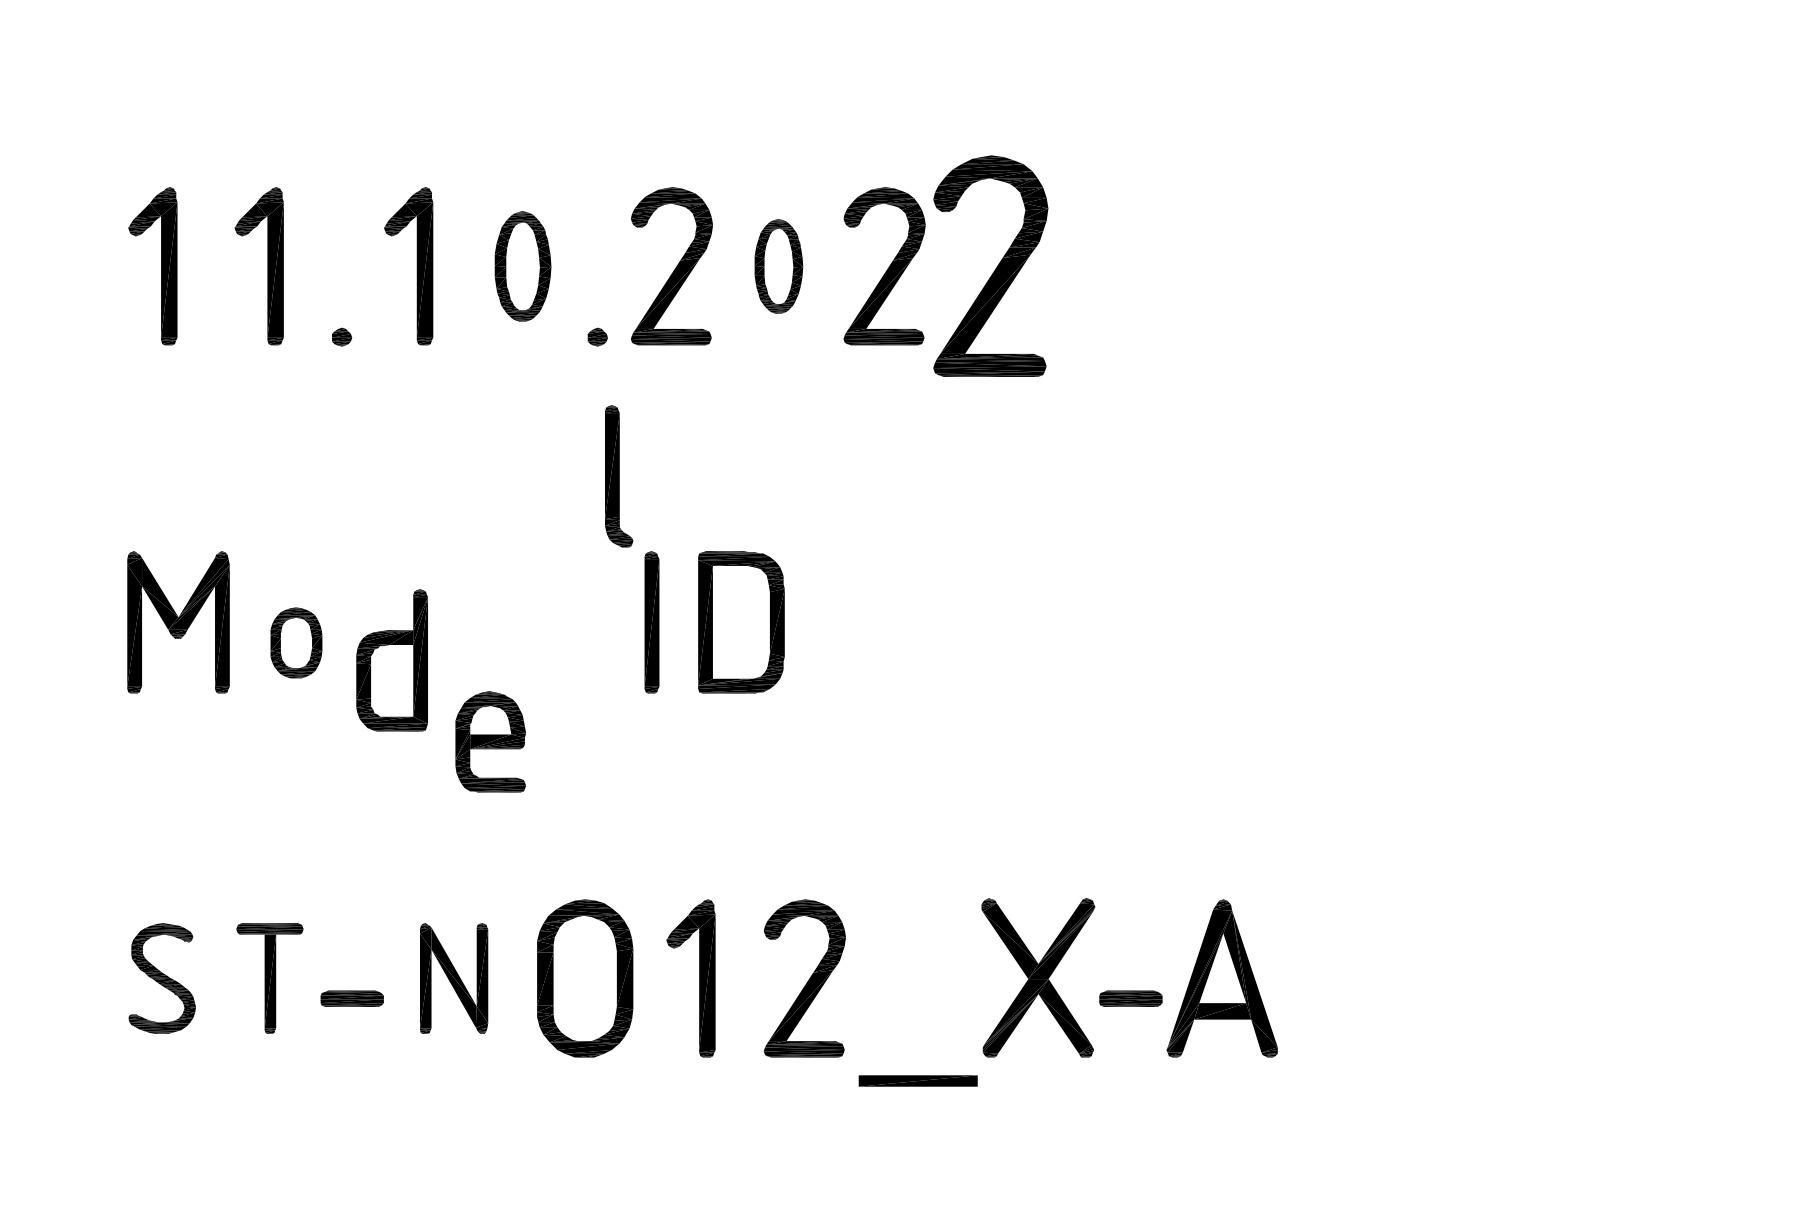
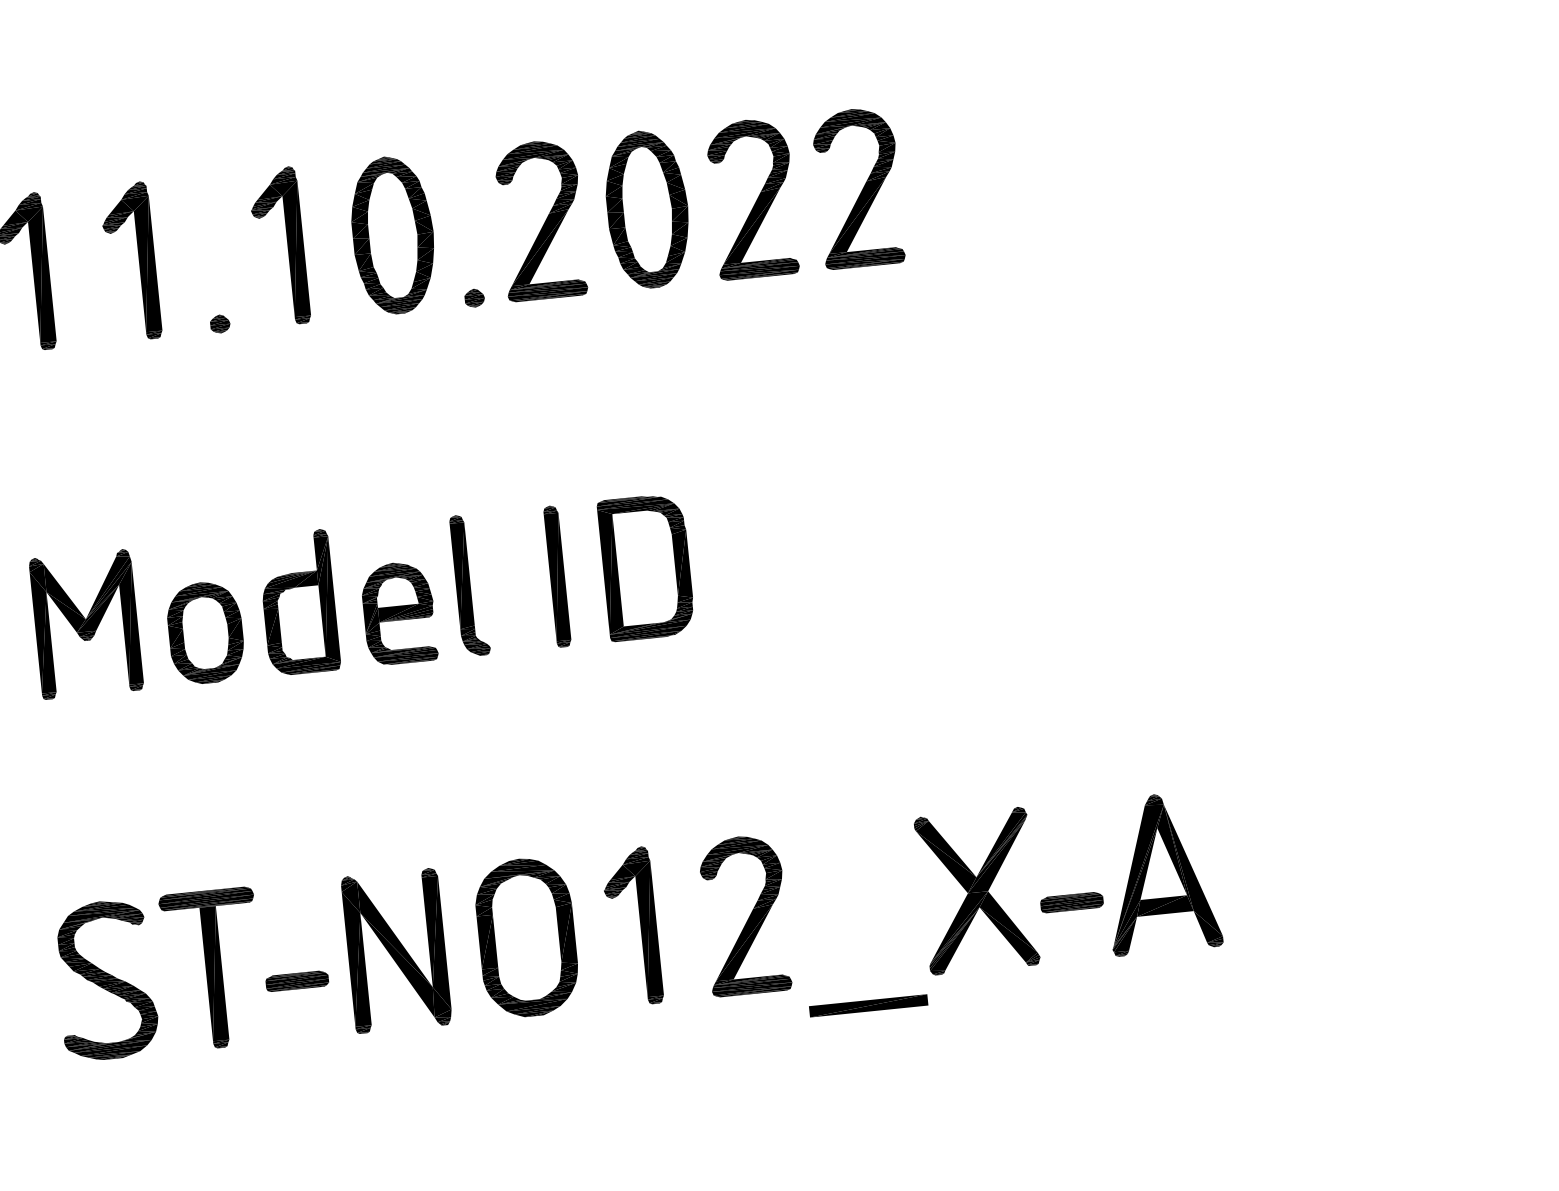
part: (522, 266) -> (392, 235), size x1.43
part: (778, 266) -> (647, 209), size x1.67
part: (991, 266) -> (859, 188), size x0.71
part: (619, 476) -> (470, 585), moved
part: (296, 642) -> (205, 632), size x1.43
part: (391, 660) -> (298, 602), moved
part: (490, 741) -> (398, 612), moved
part: (162, 978) -> (106, 980), size x1.43
part: (269, 978) -> (212, 969), size x1.43
part: (453, 978) -> (395, 950), size x1.43

